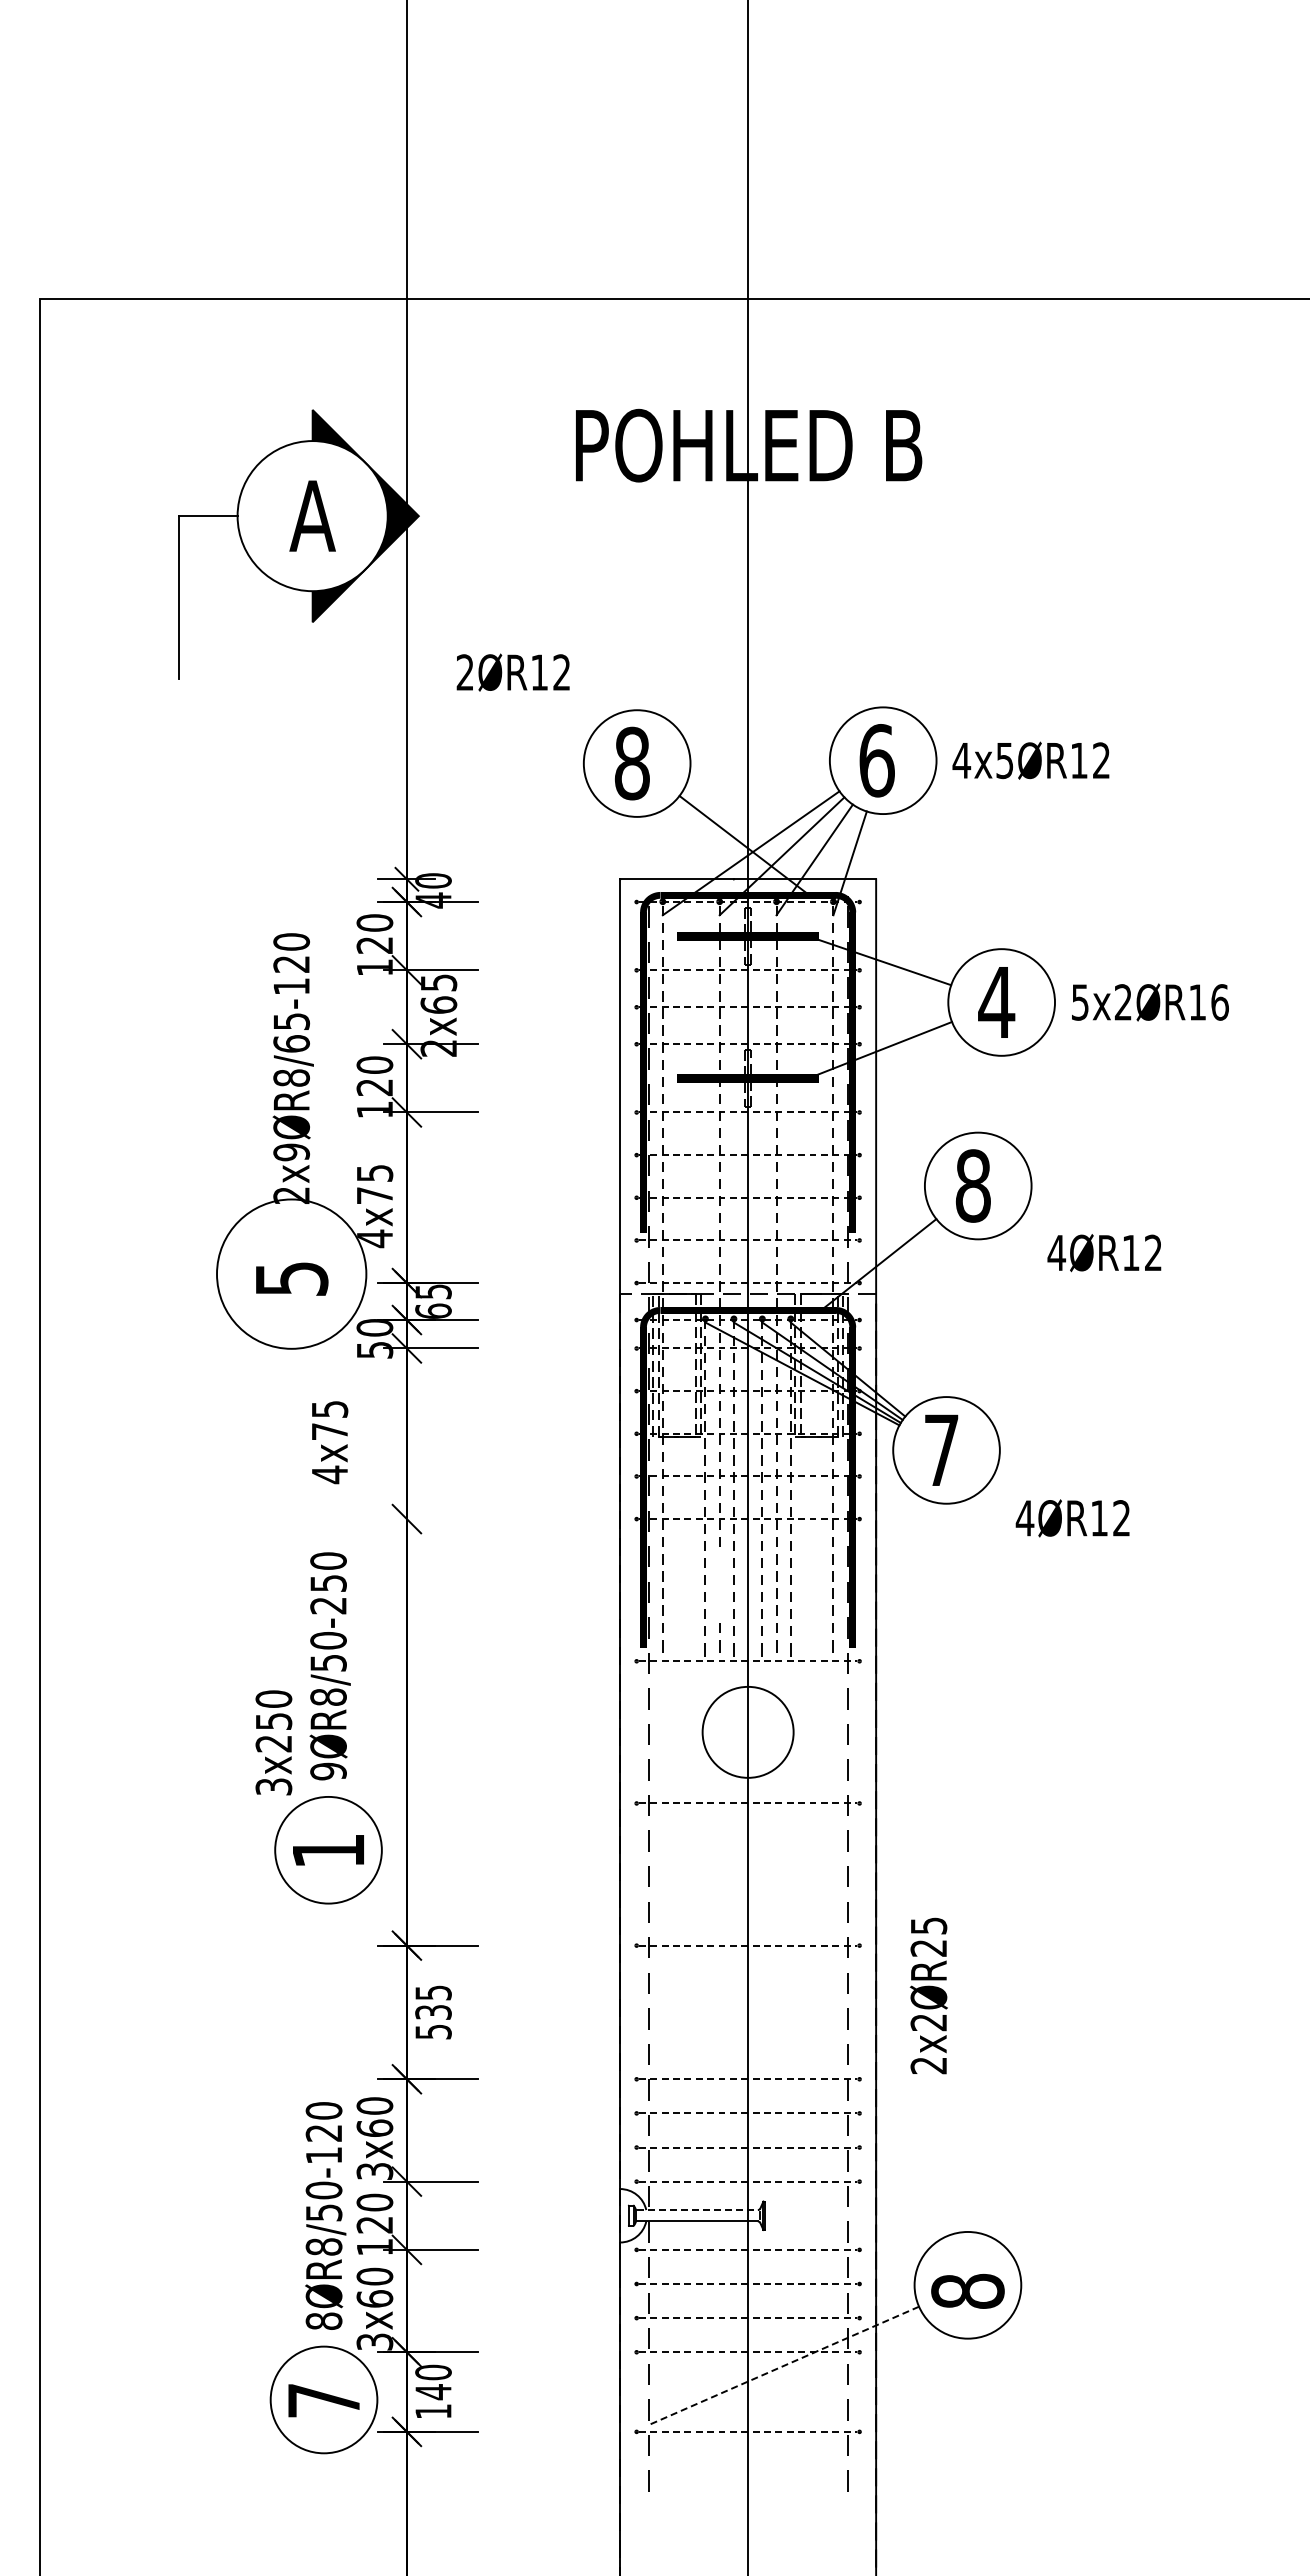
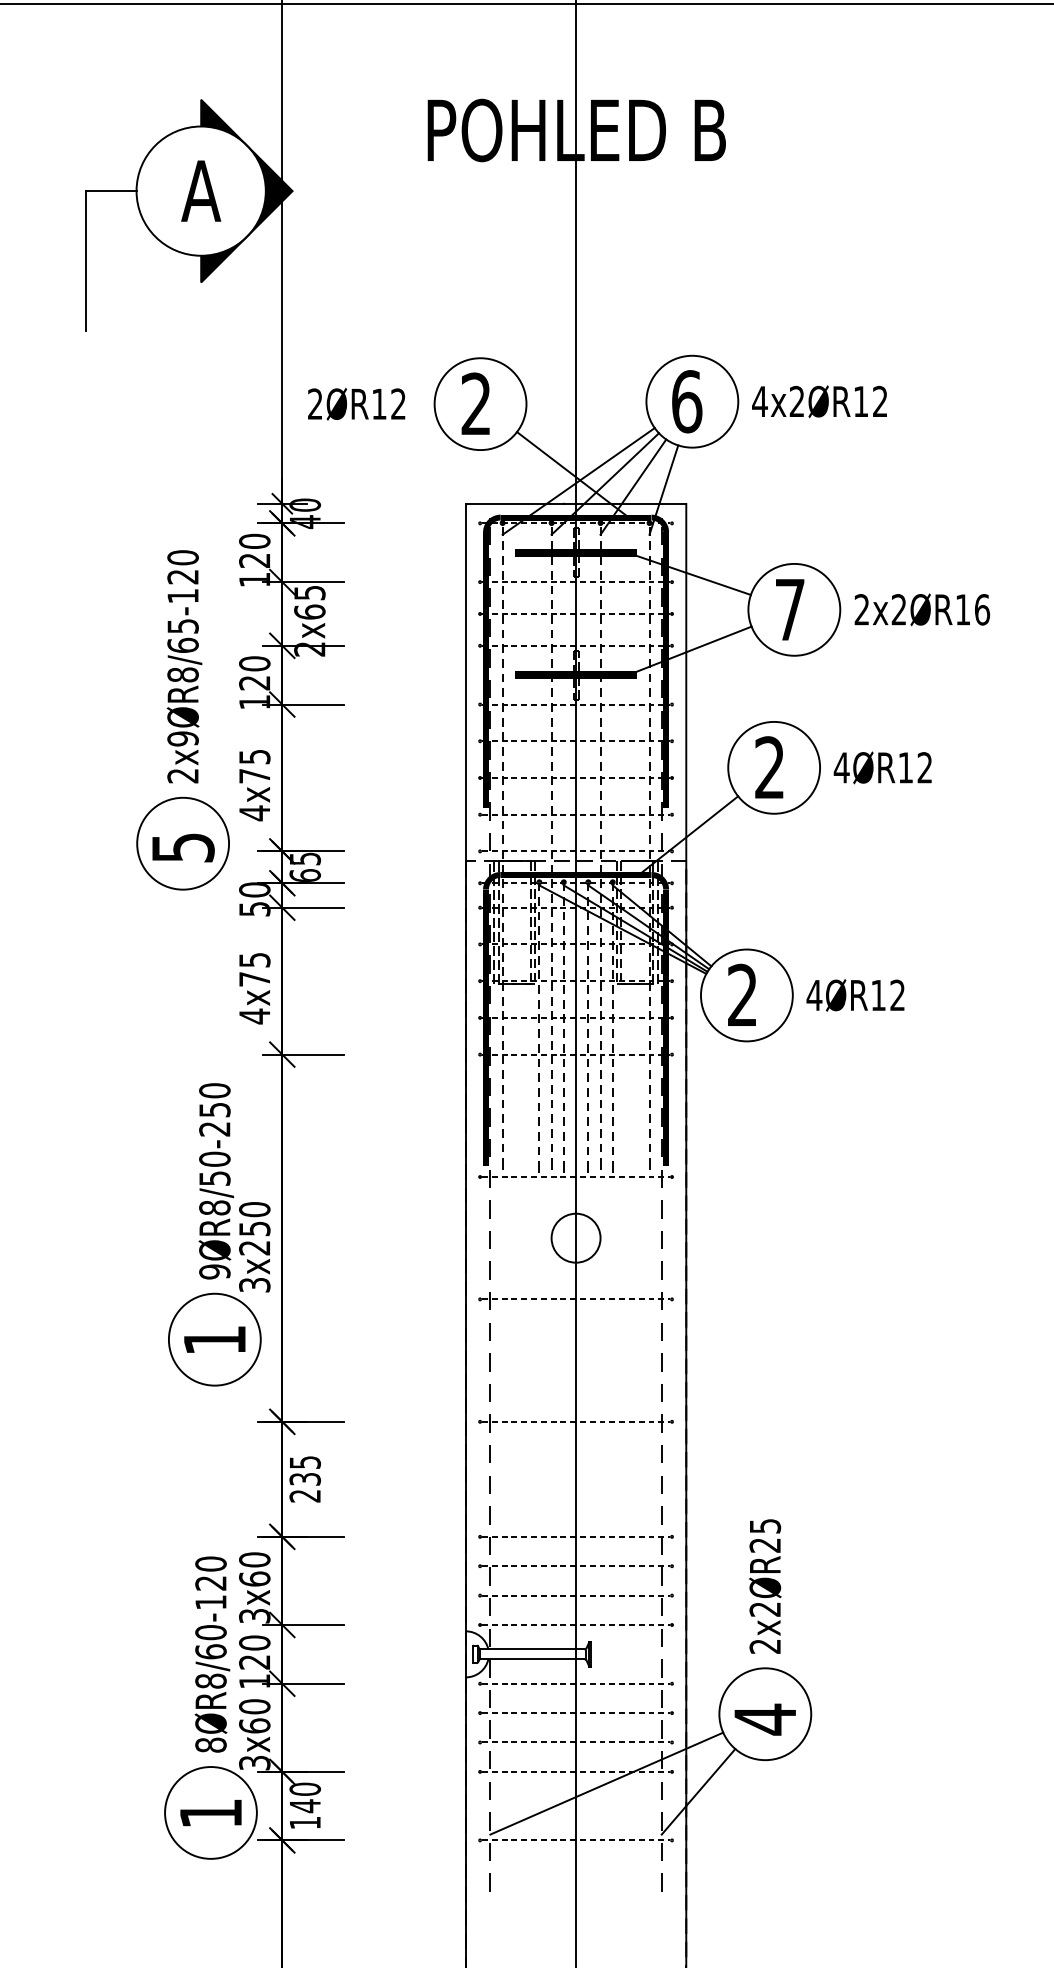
text: (512, 672) -> (356, 404), moved
text: (1004, 760) -> (796, 401), 4x5ØR12 -> 4x2ØR12
text: (631, 763) -> (475, 404), 8 -> 2
text: (996, 1002) -> (789, 609), 4 -> 7
text: (1079, 1002) -> (861, 609), 5x2ØR16 -> 2x2ØR16
text: (972, 1185) -> (769, 767), 8 -> 2
text: (1104, 1253) -> (882, 768), moved
circle: (291, 1273) -> (182, 843), size x0.71
text: (330, 1442) -> (255, 988), moved
text: (941, 1449) -> (742, 994), 7 -> 2
text: (1072, 1518) -> (855, 995), moved
line: (430, 1519) -> (302, 1054), added
line: (719, 1581) -> (551, 1108), added
circle: (747, 1731) -> (575, 1237), size x0.62
text: (273, 1742) -> (254, 1246), moved
text: (928, 1995) -> (764, 1586), moved
text: (433, 2032) -> (305, 1496), 535 -> 235
line: (697, 2210) -> (532, 1649), dashed -> solid
text: (323, 2212) -> (210, 1651), 8ØR8/50-120 -> 8ØR8/60-120
text: (967, 2291) -> (764, 1719), 8 -> 4
line: (783, 2365) -> (606, 1783), dashed -> solid
line: (890, 2375) -> (698, 1791), added
text: (323, 2400) -> (210, 1813), 7 -> 1

